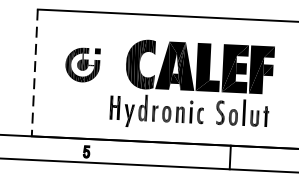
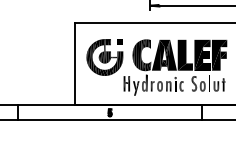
part: (82, 65) -> (104, 57), size x1.67
line: (34, 72) -> (74, 63), dashed -> solid

